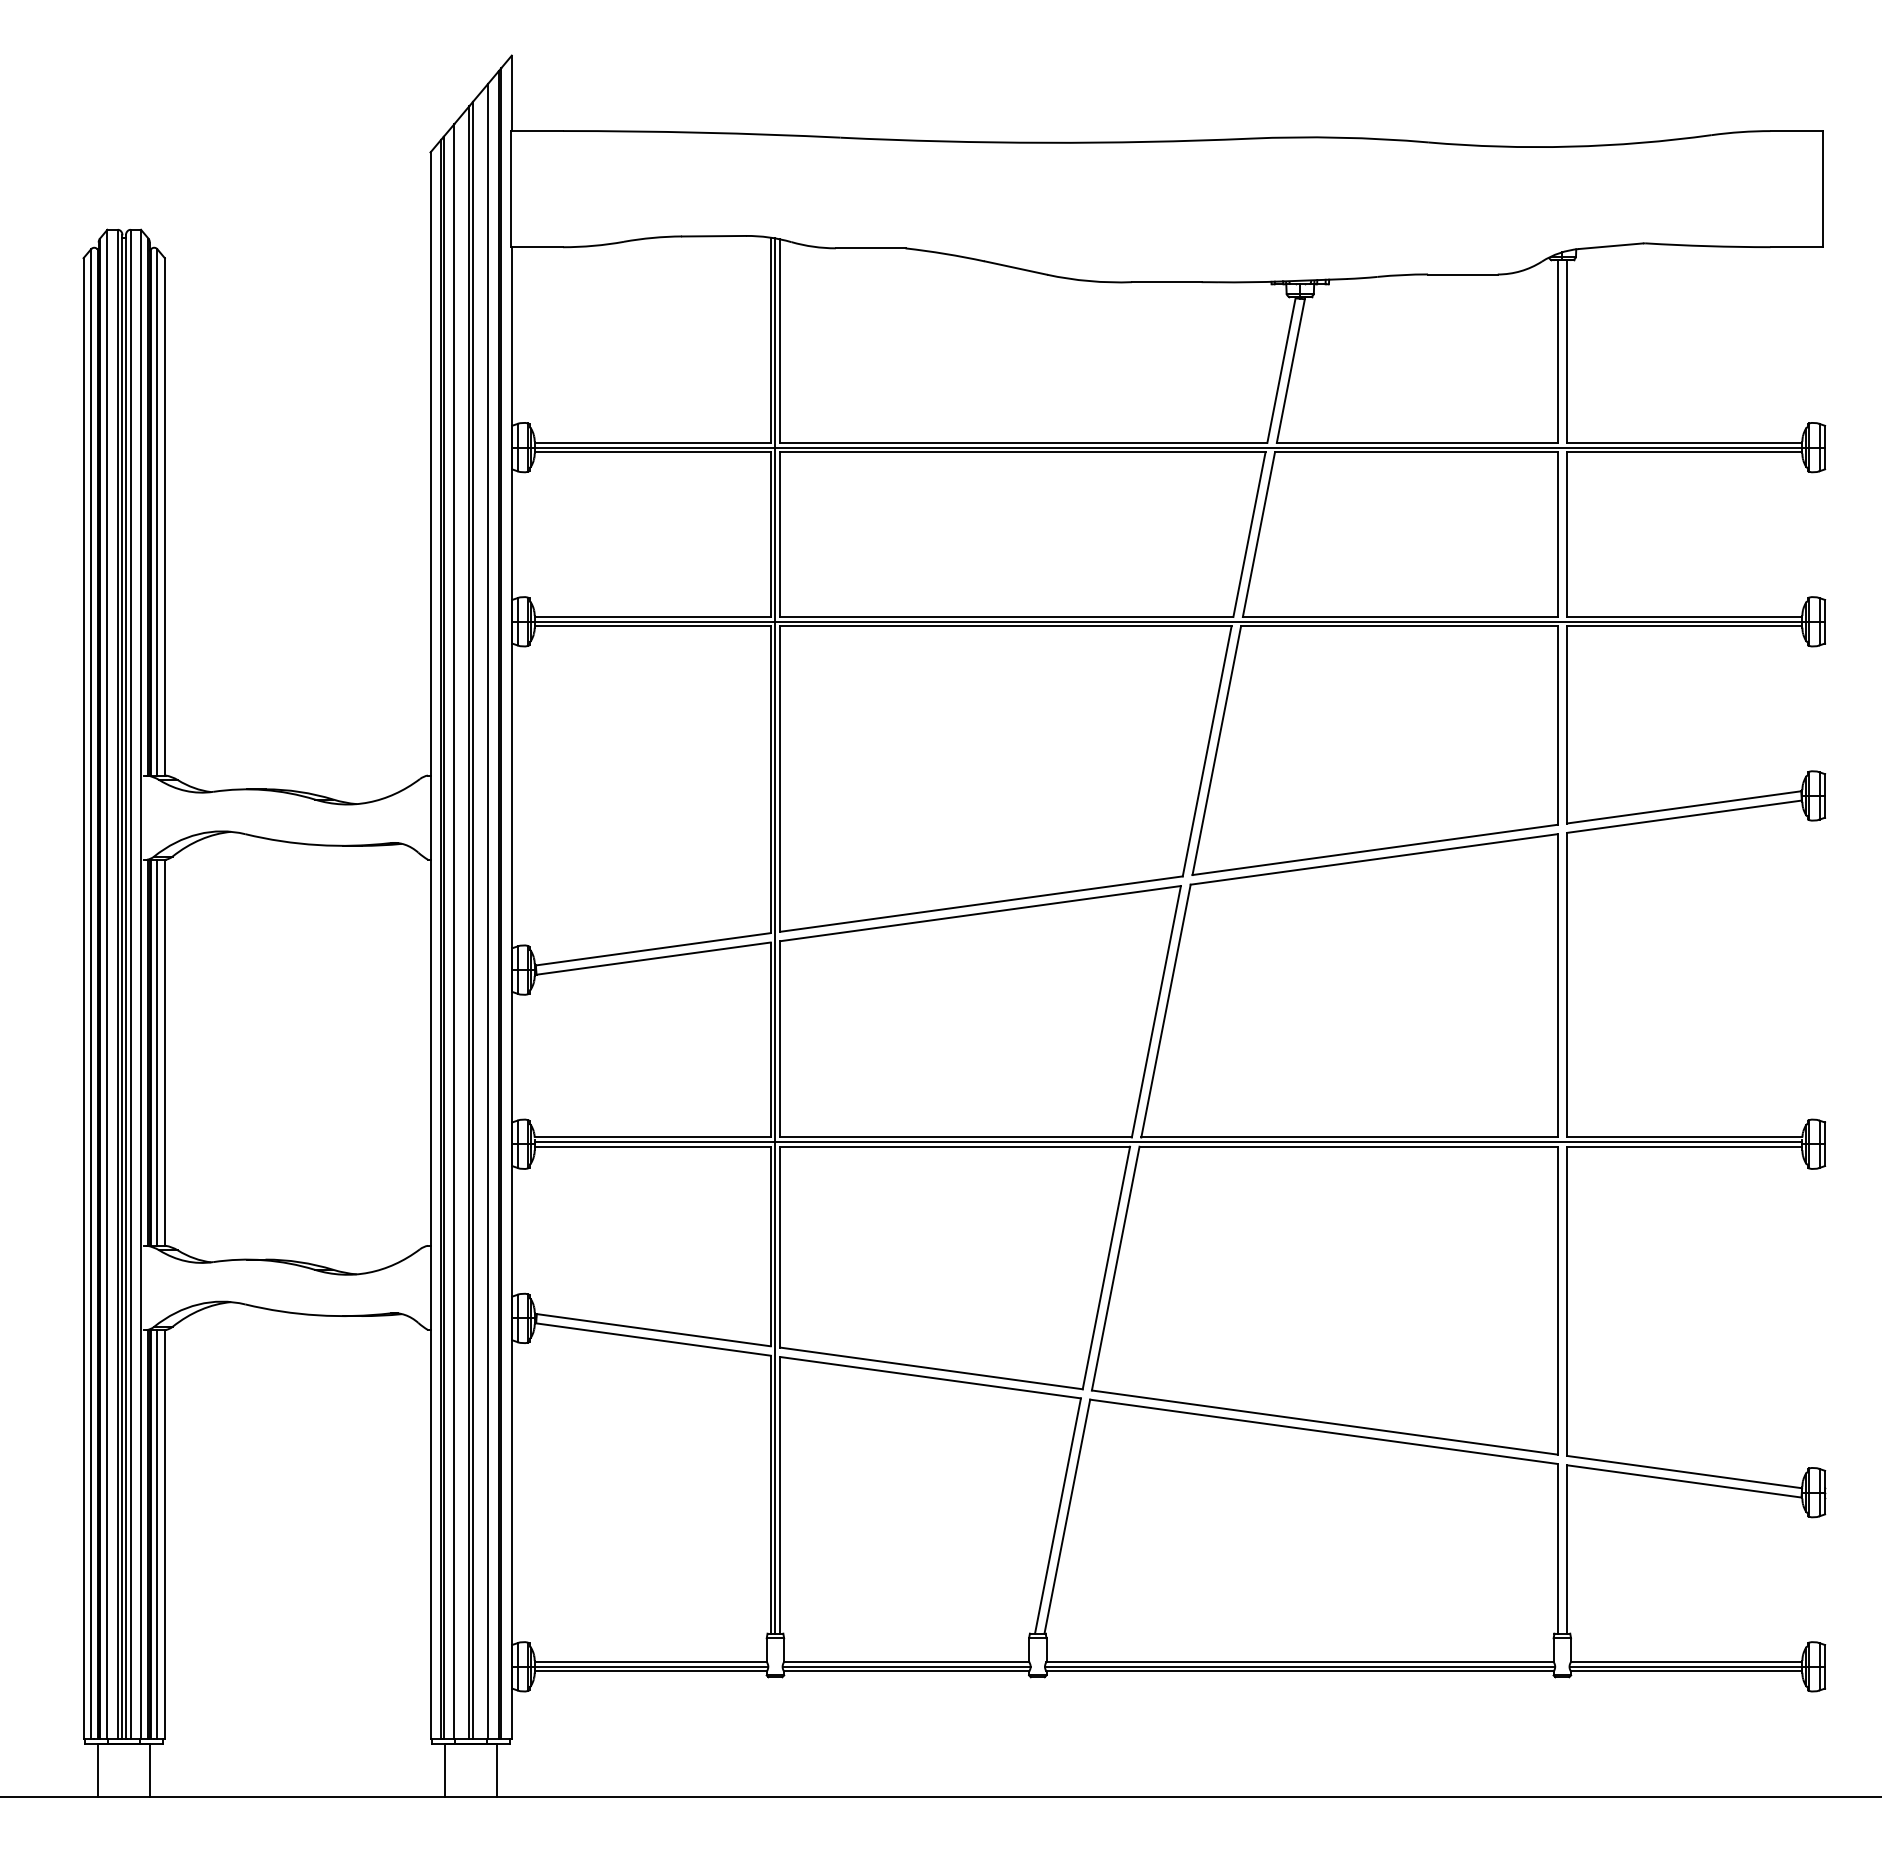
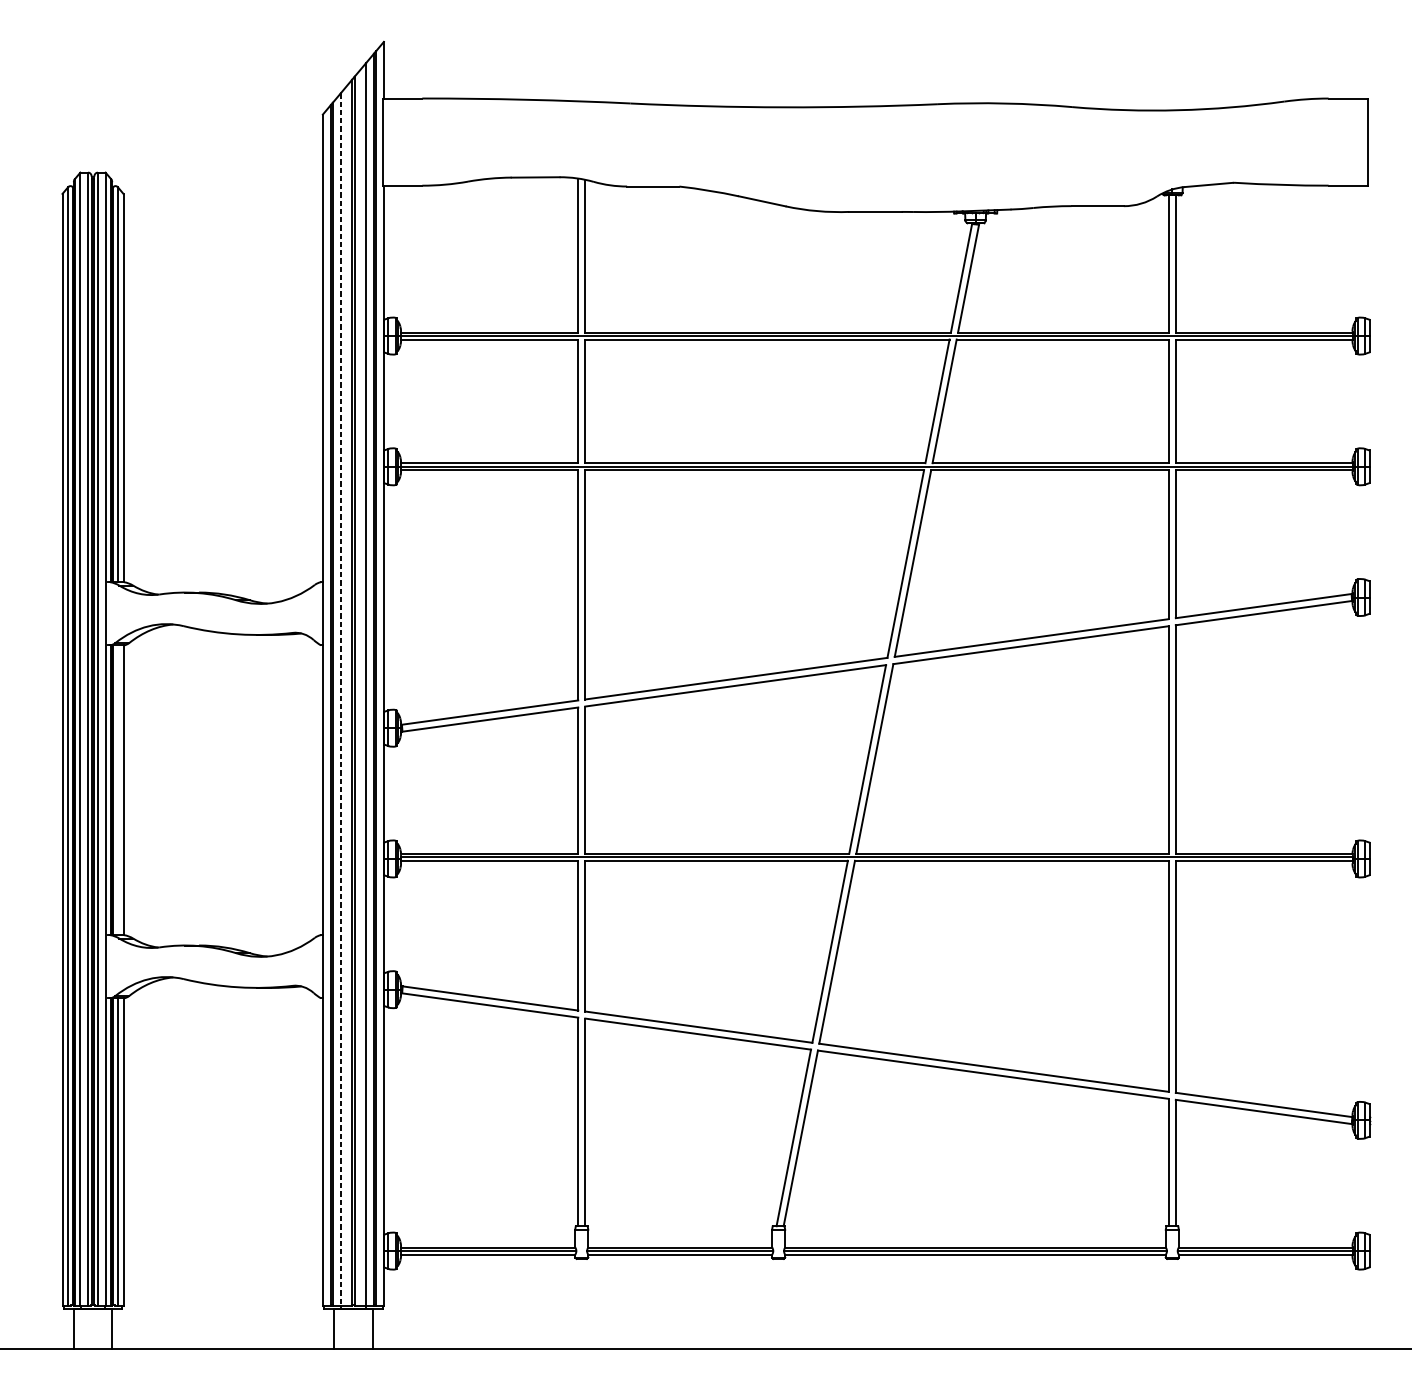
line: (454, 931) -> (340, 699), solid -> dashed
line: (775, 935) -> (581, 702), removed
line: (157, 1052) -> (117, 790), removed

